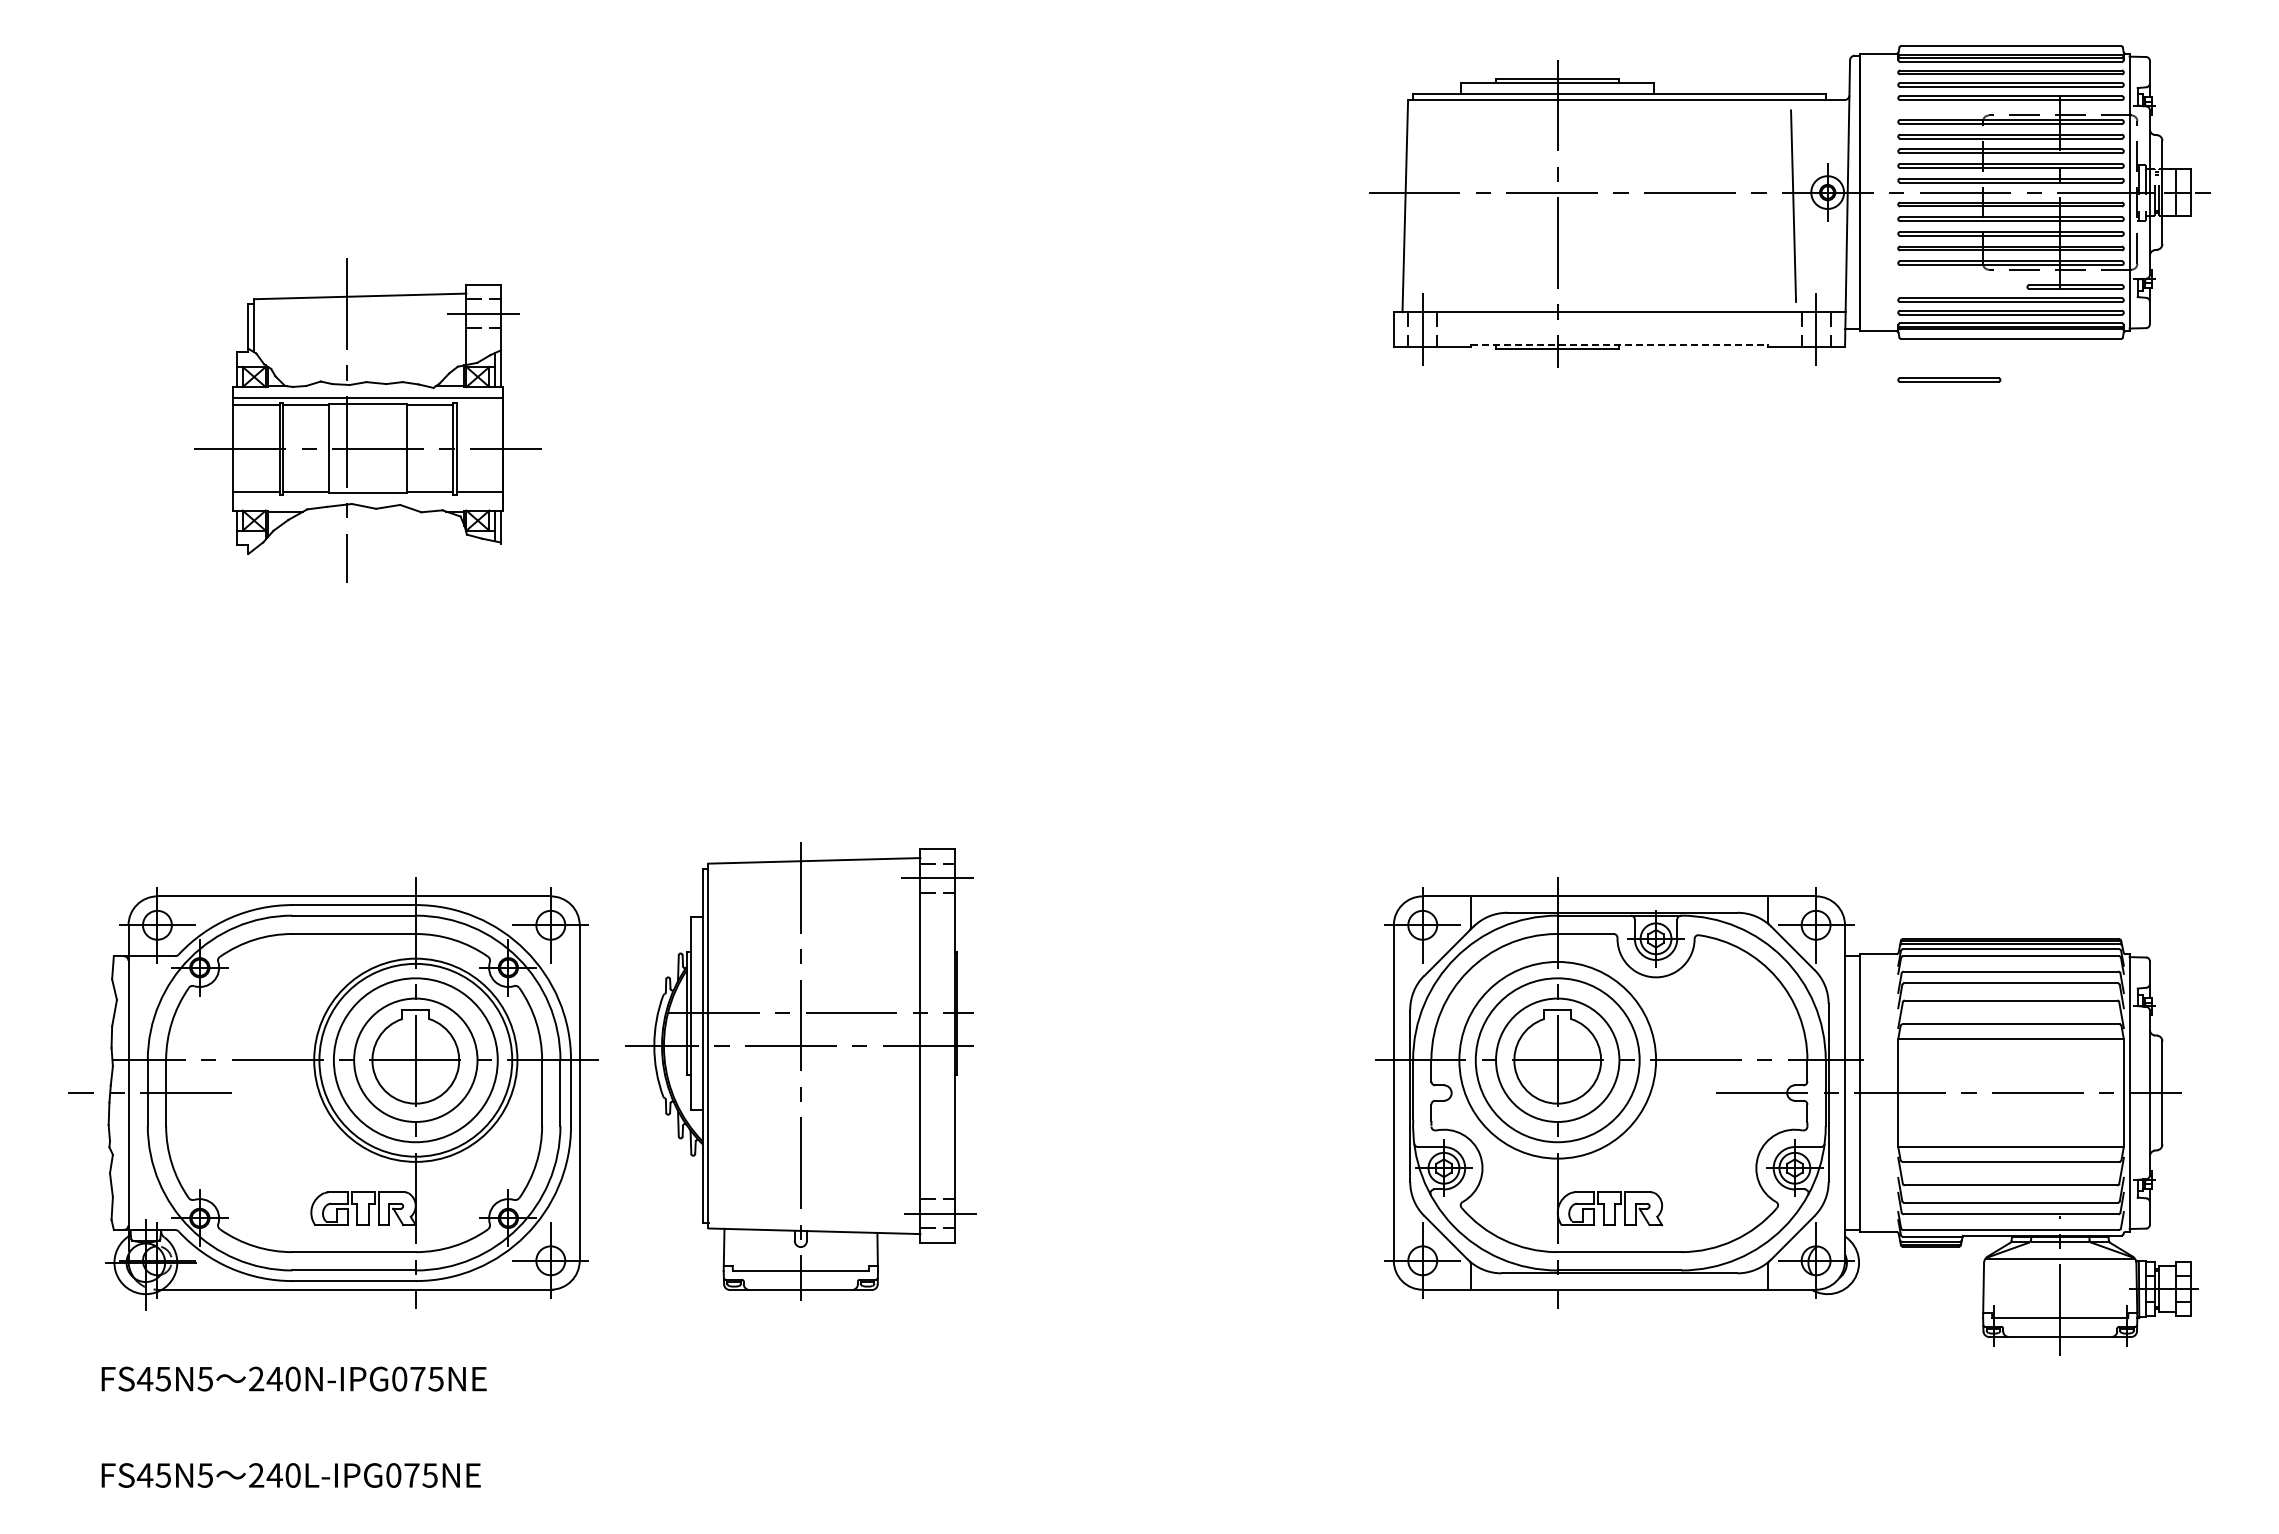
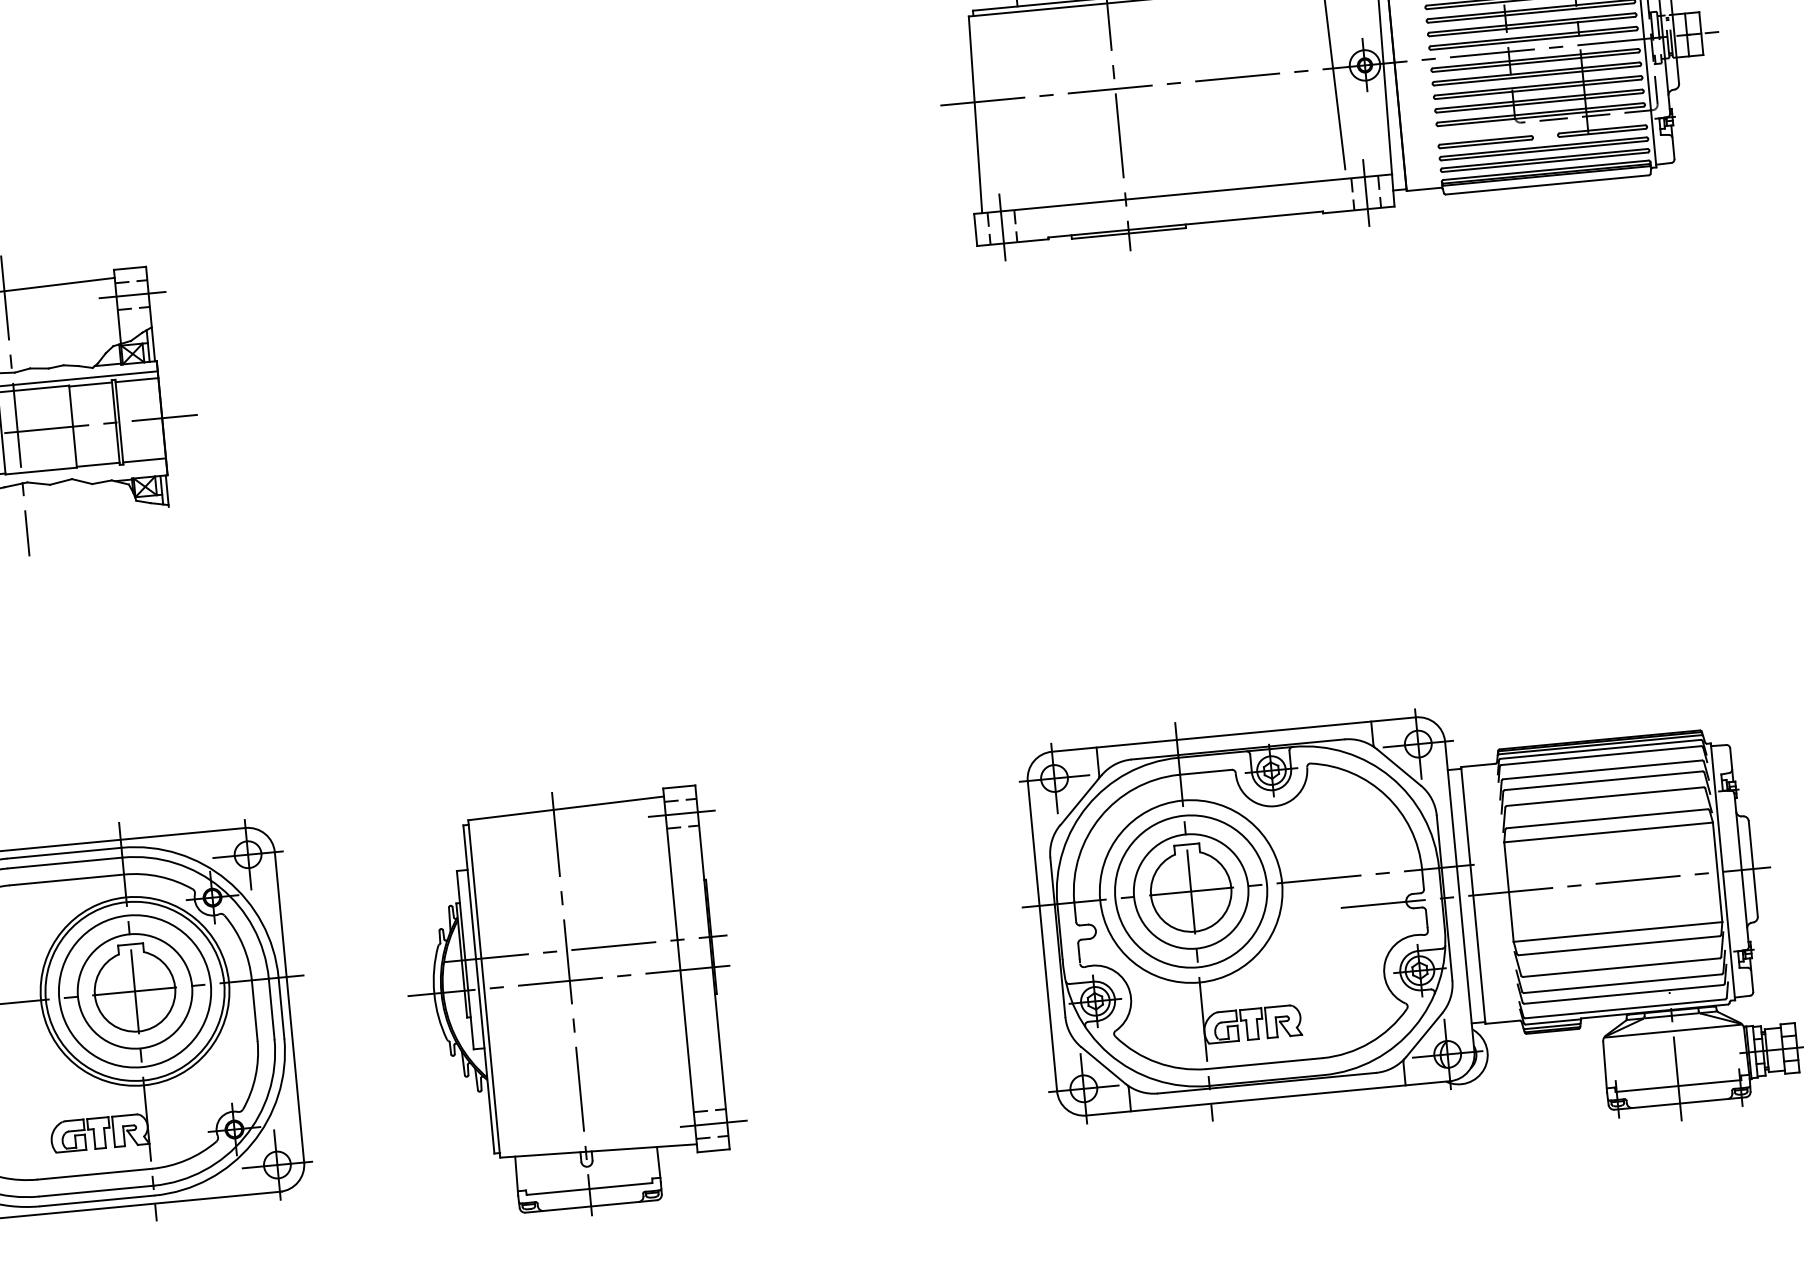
line: (1619, 344) -> (1185, 224), dashed -> solid
part: (1949, 379) -> (1485, 141), moved
line: (479, 405) -> (136, 380), added
part: (800, 1071) -> (571, 1004), moved

